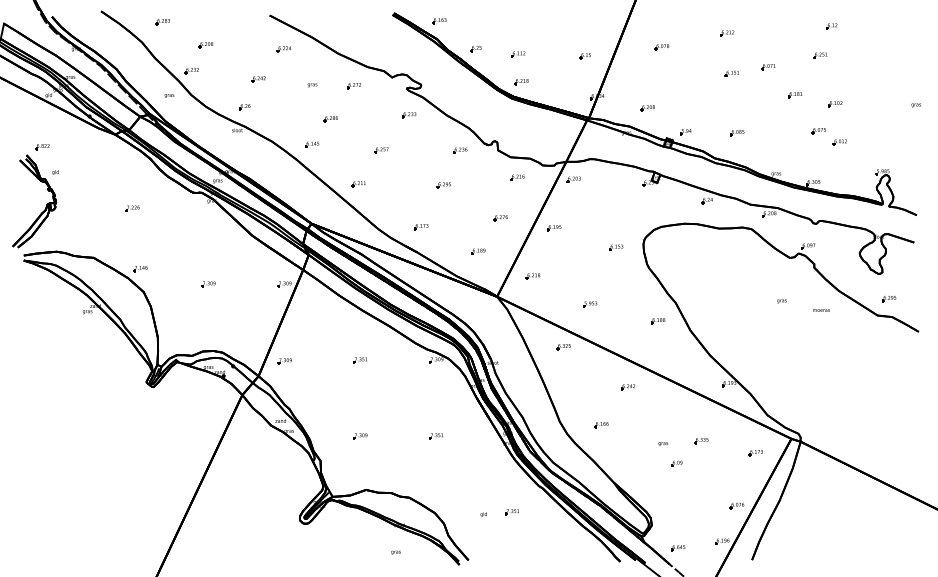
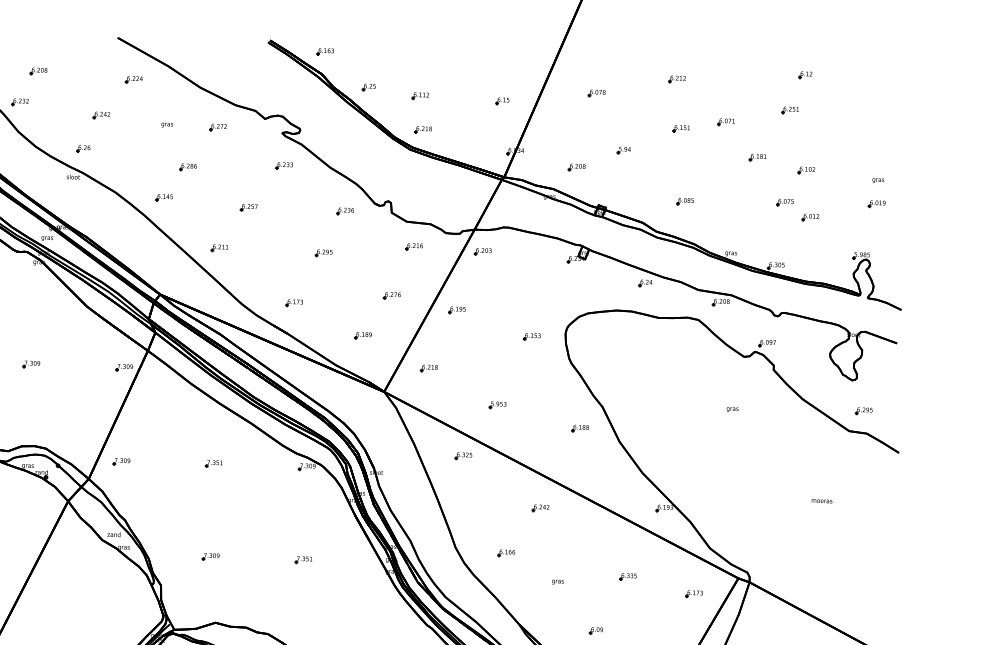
text: (916, 105) -> (878, 180), moved
part: (893, 129) -> (876, 204), added
part: (685, 132) -> (623, 151), moved
text: (821, 310) -> (822, 501), moved
text: (663, 443) -> (558, 581), moved
part: (676, 463) -> (595, 630), moved

